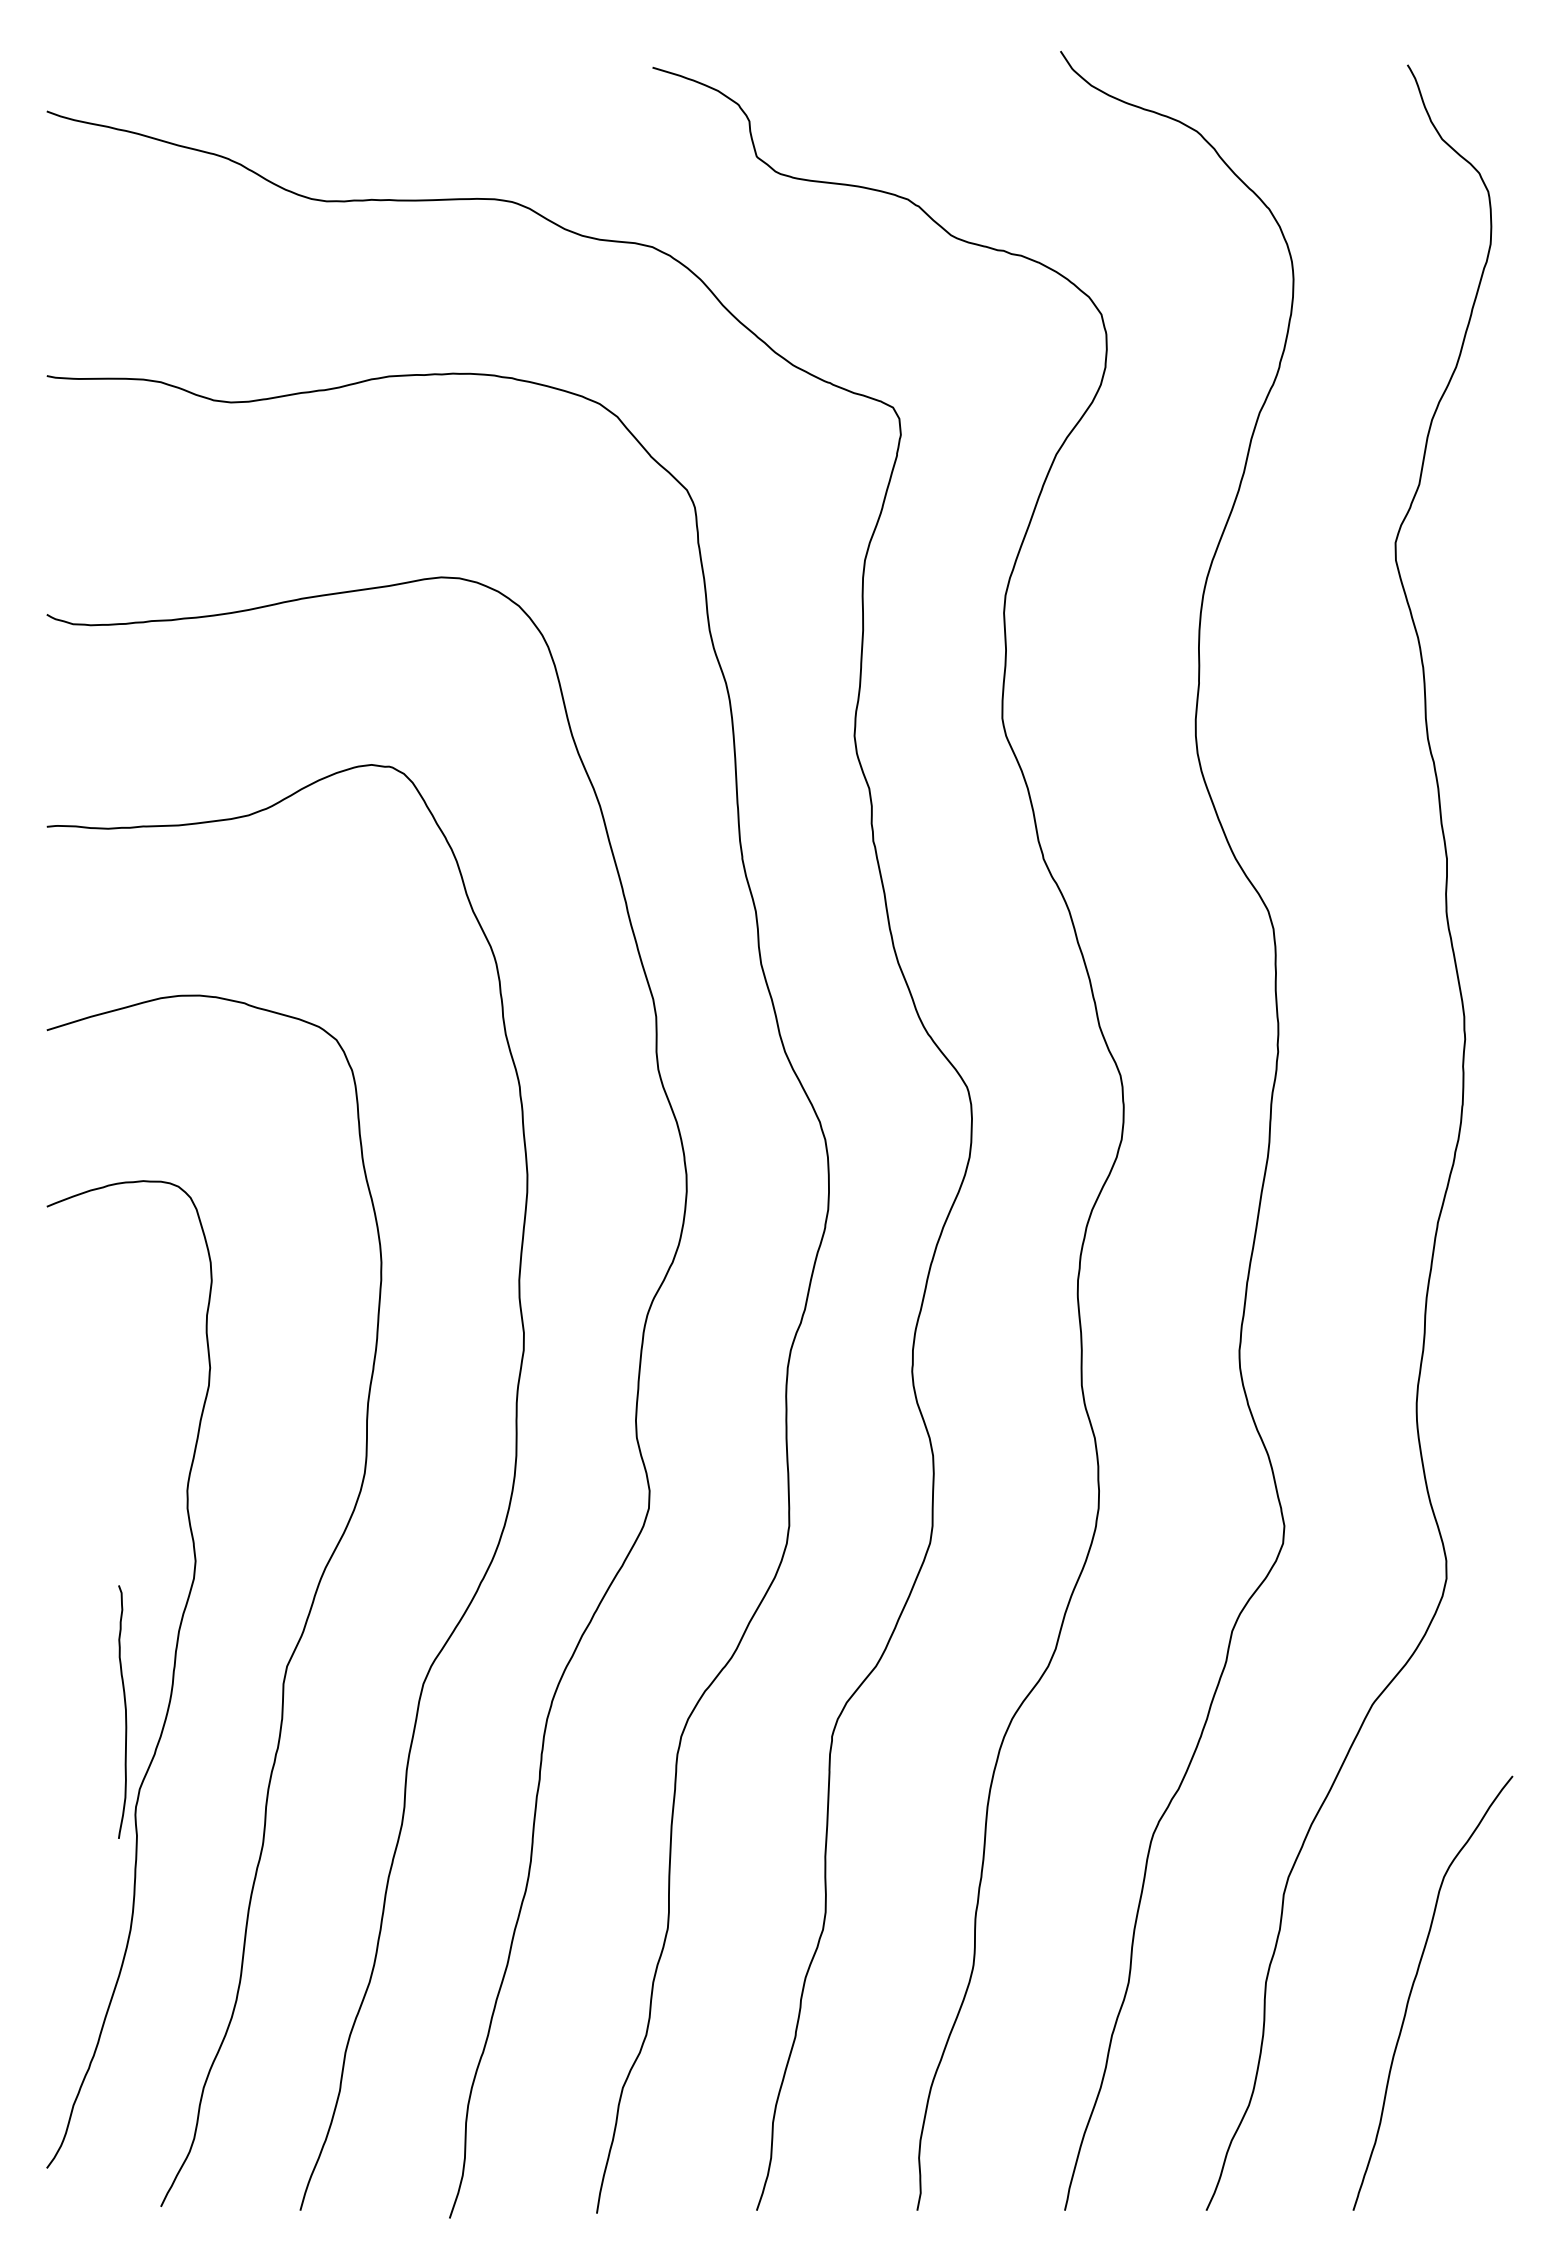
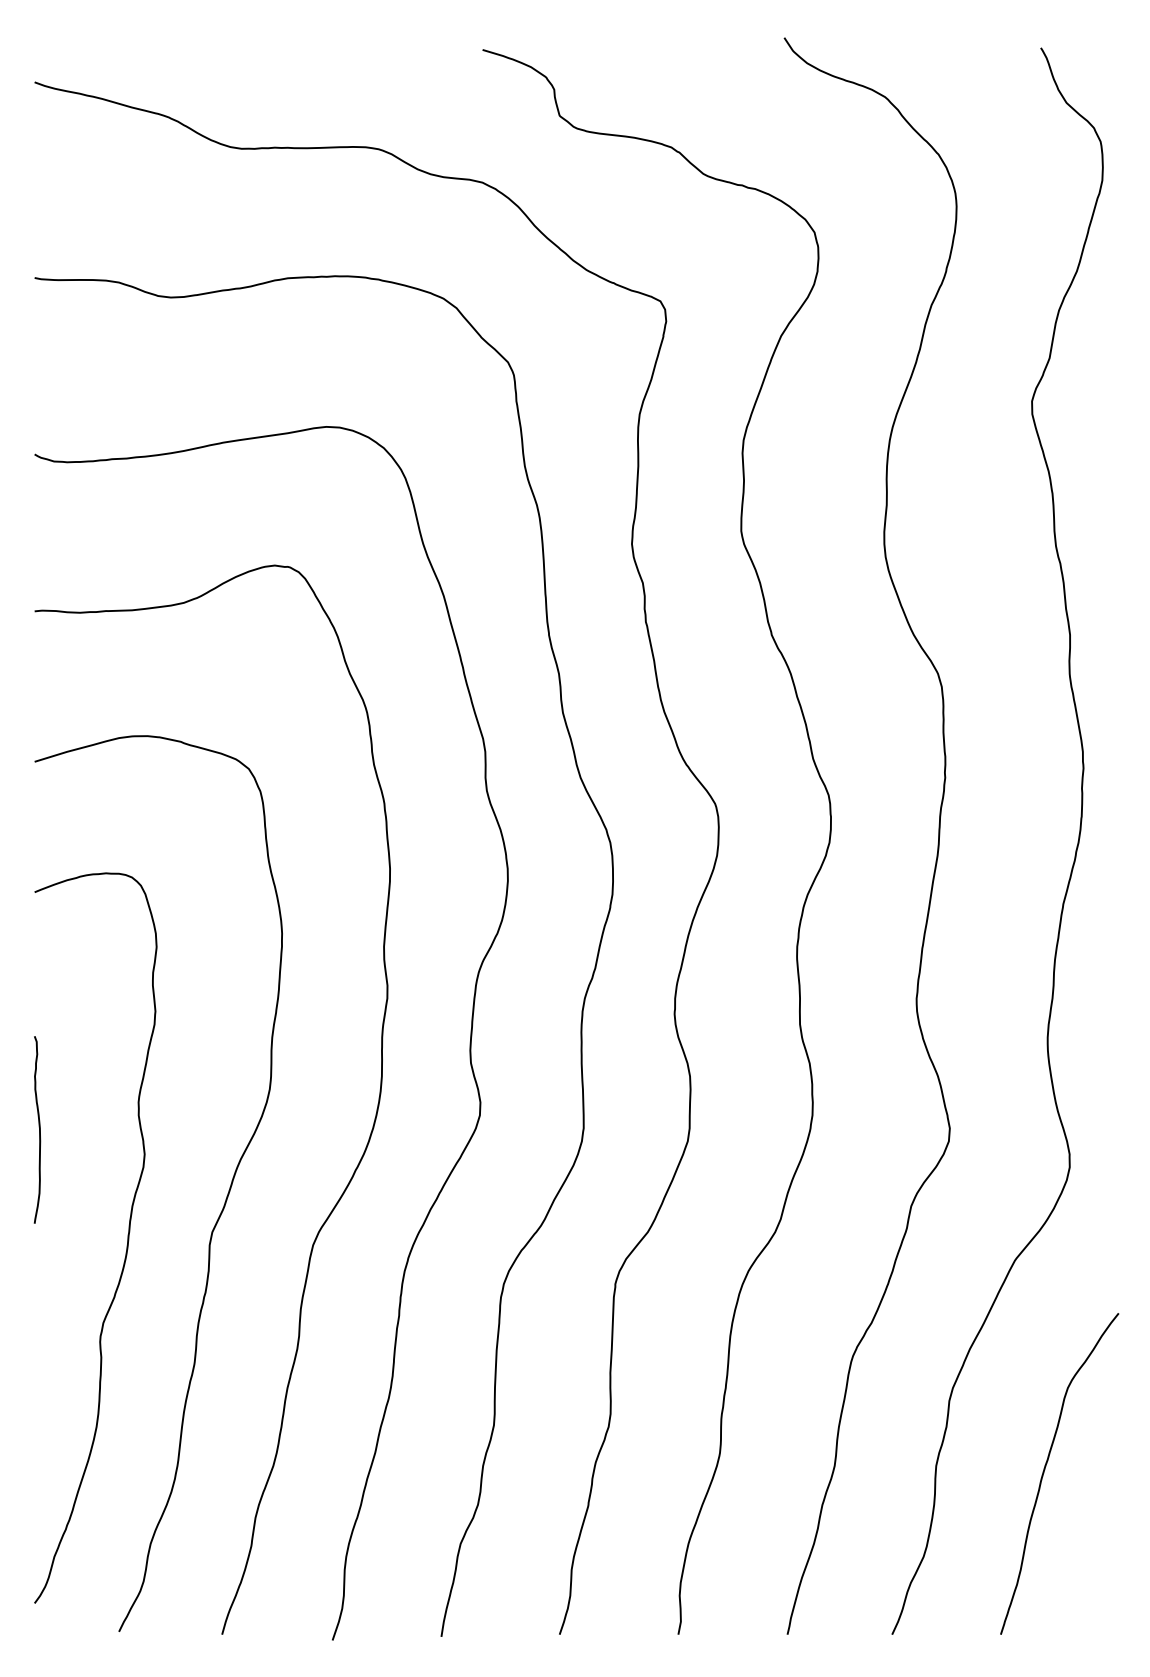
curve: (125, 1711) -> (39, 1129), moved

